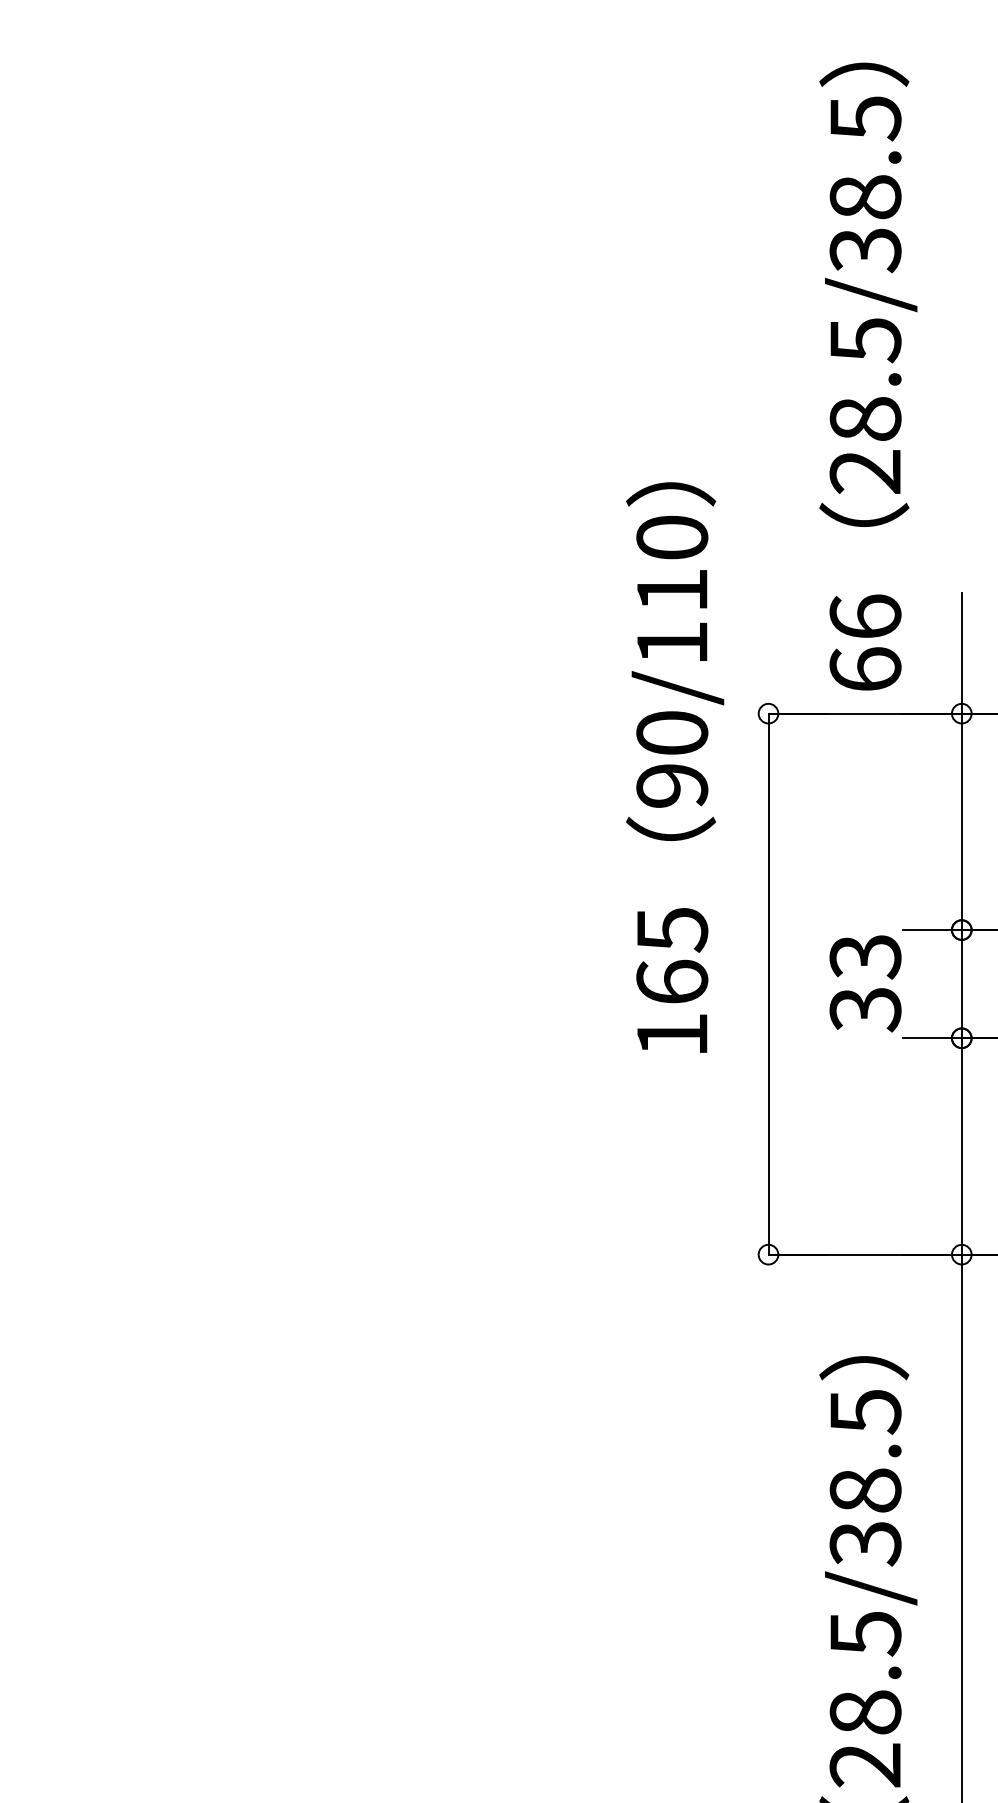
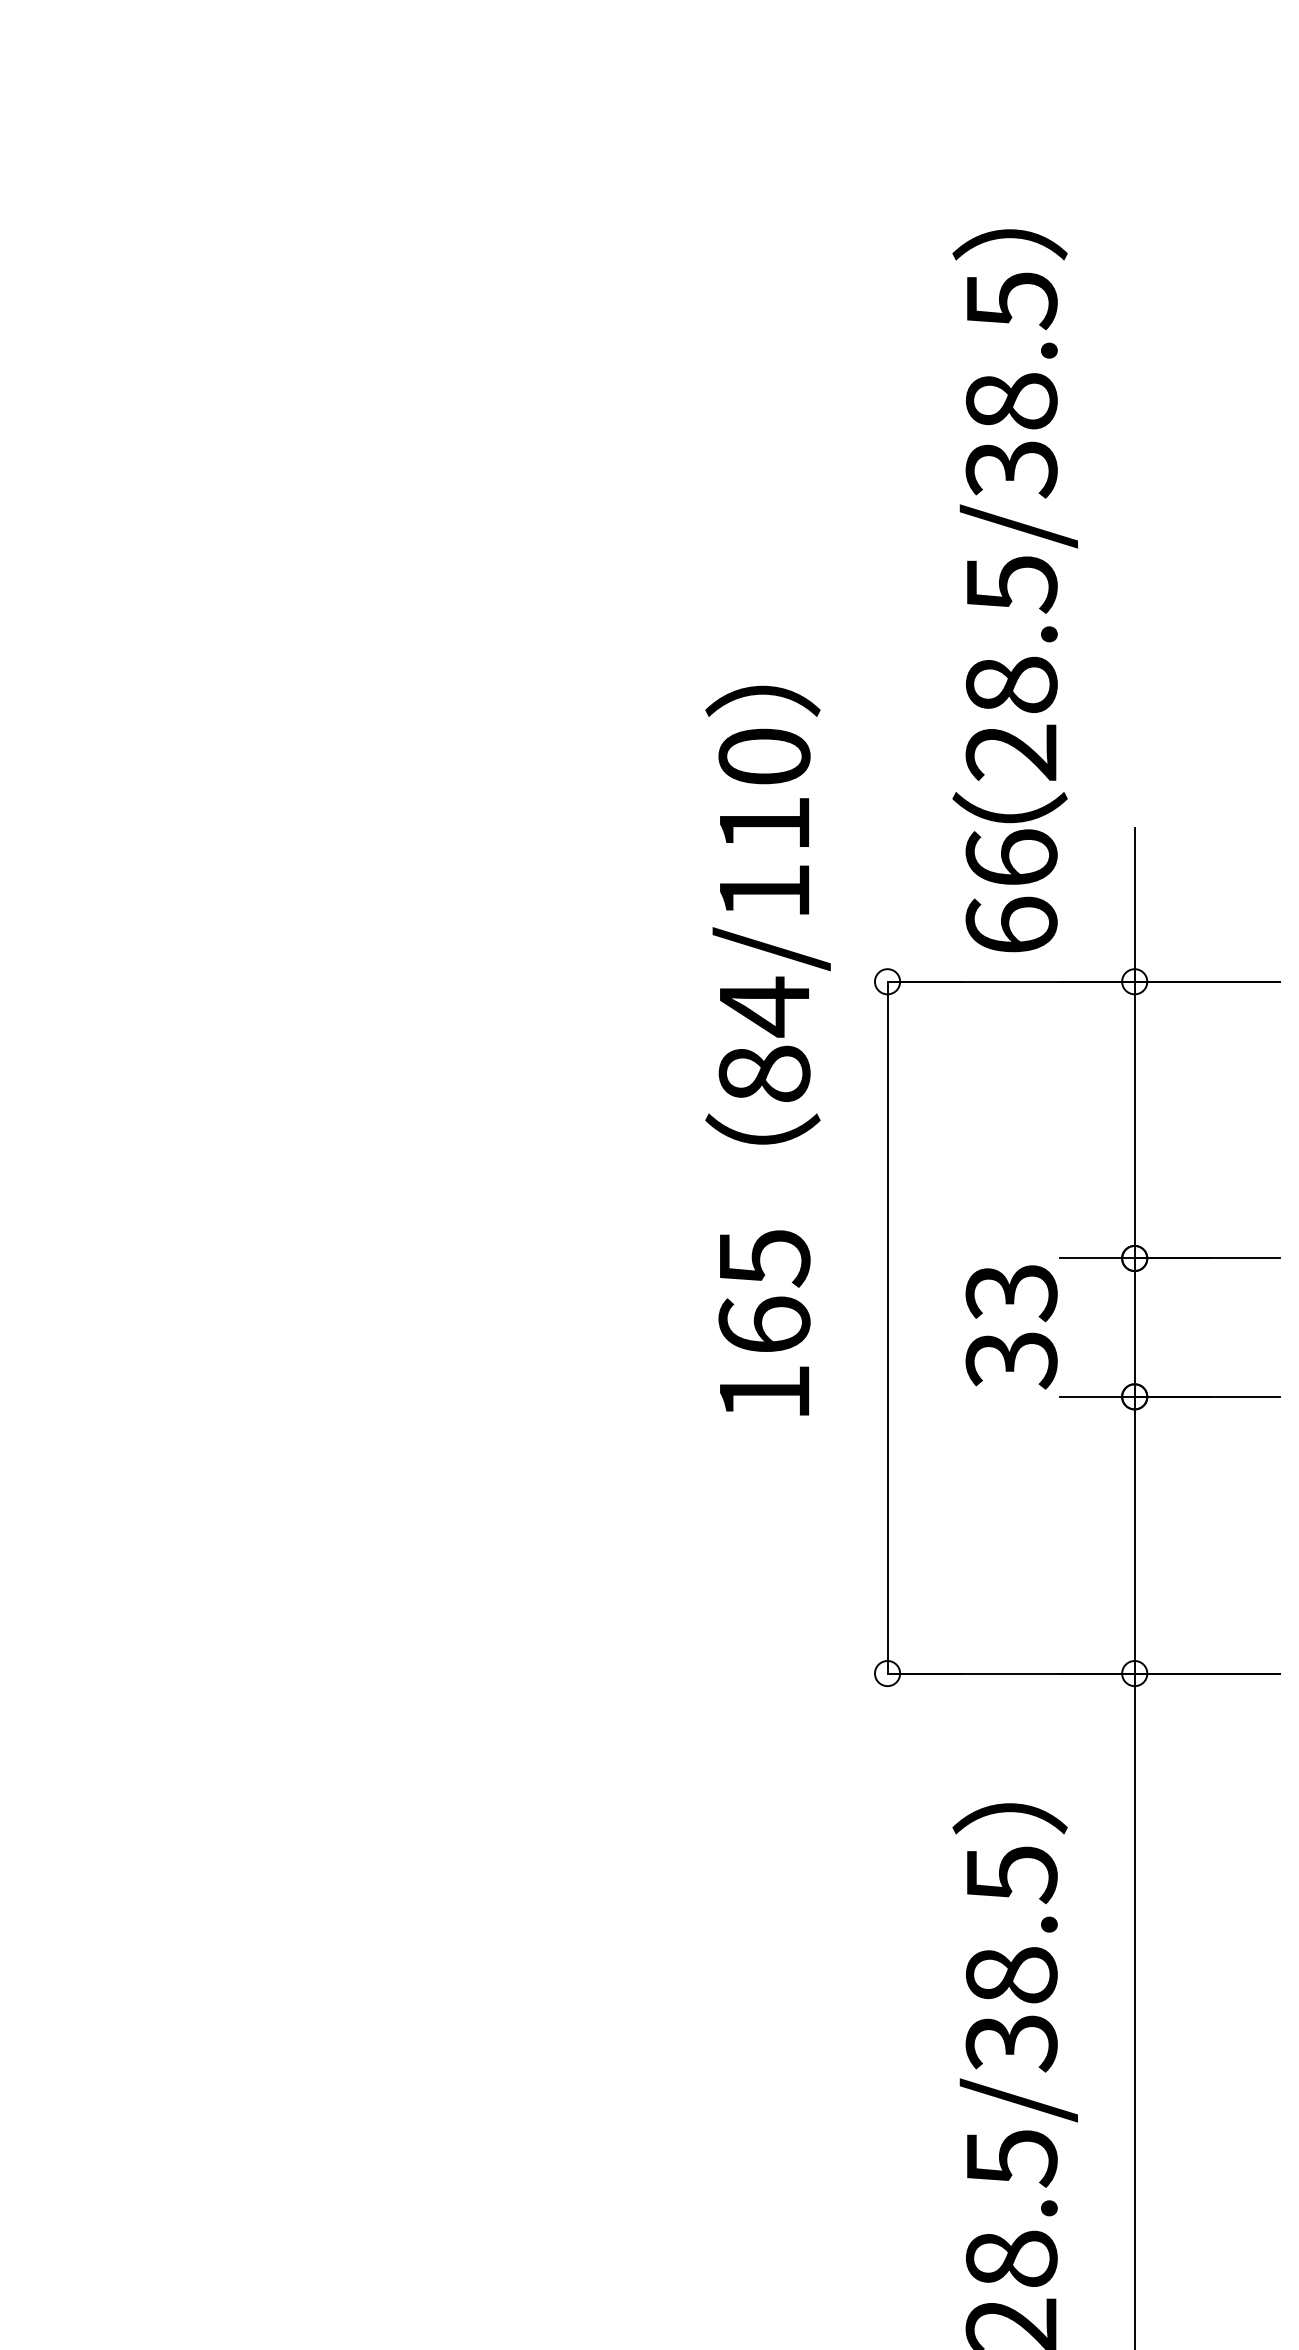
text: (867, 295) -> (1014, 526), moved
text: (672, 758) -> (764, 1039), 90/110 -> 84/110

